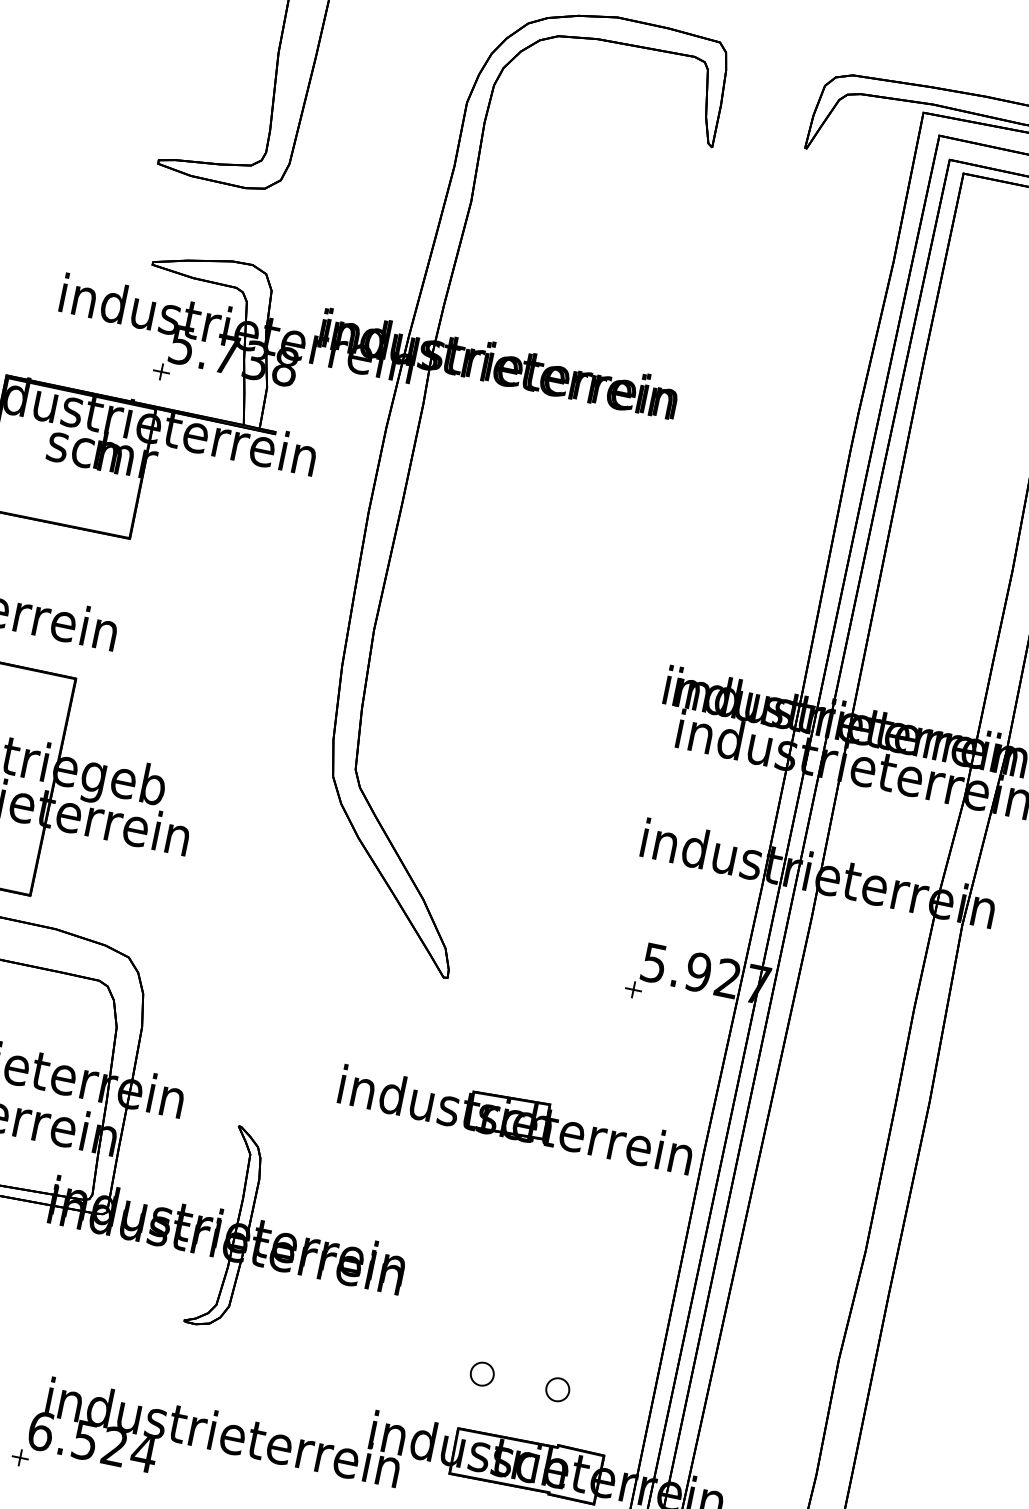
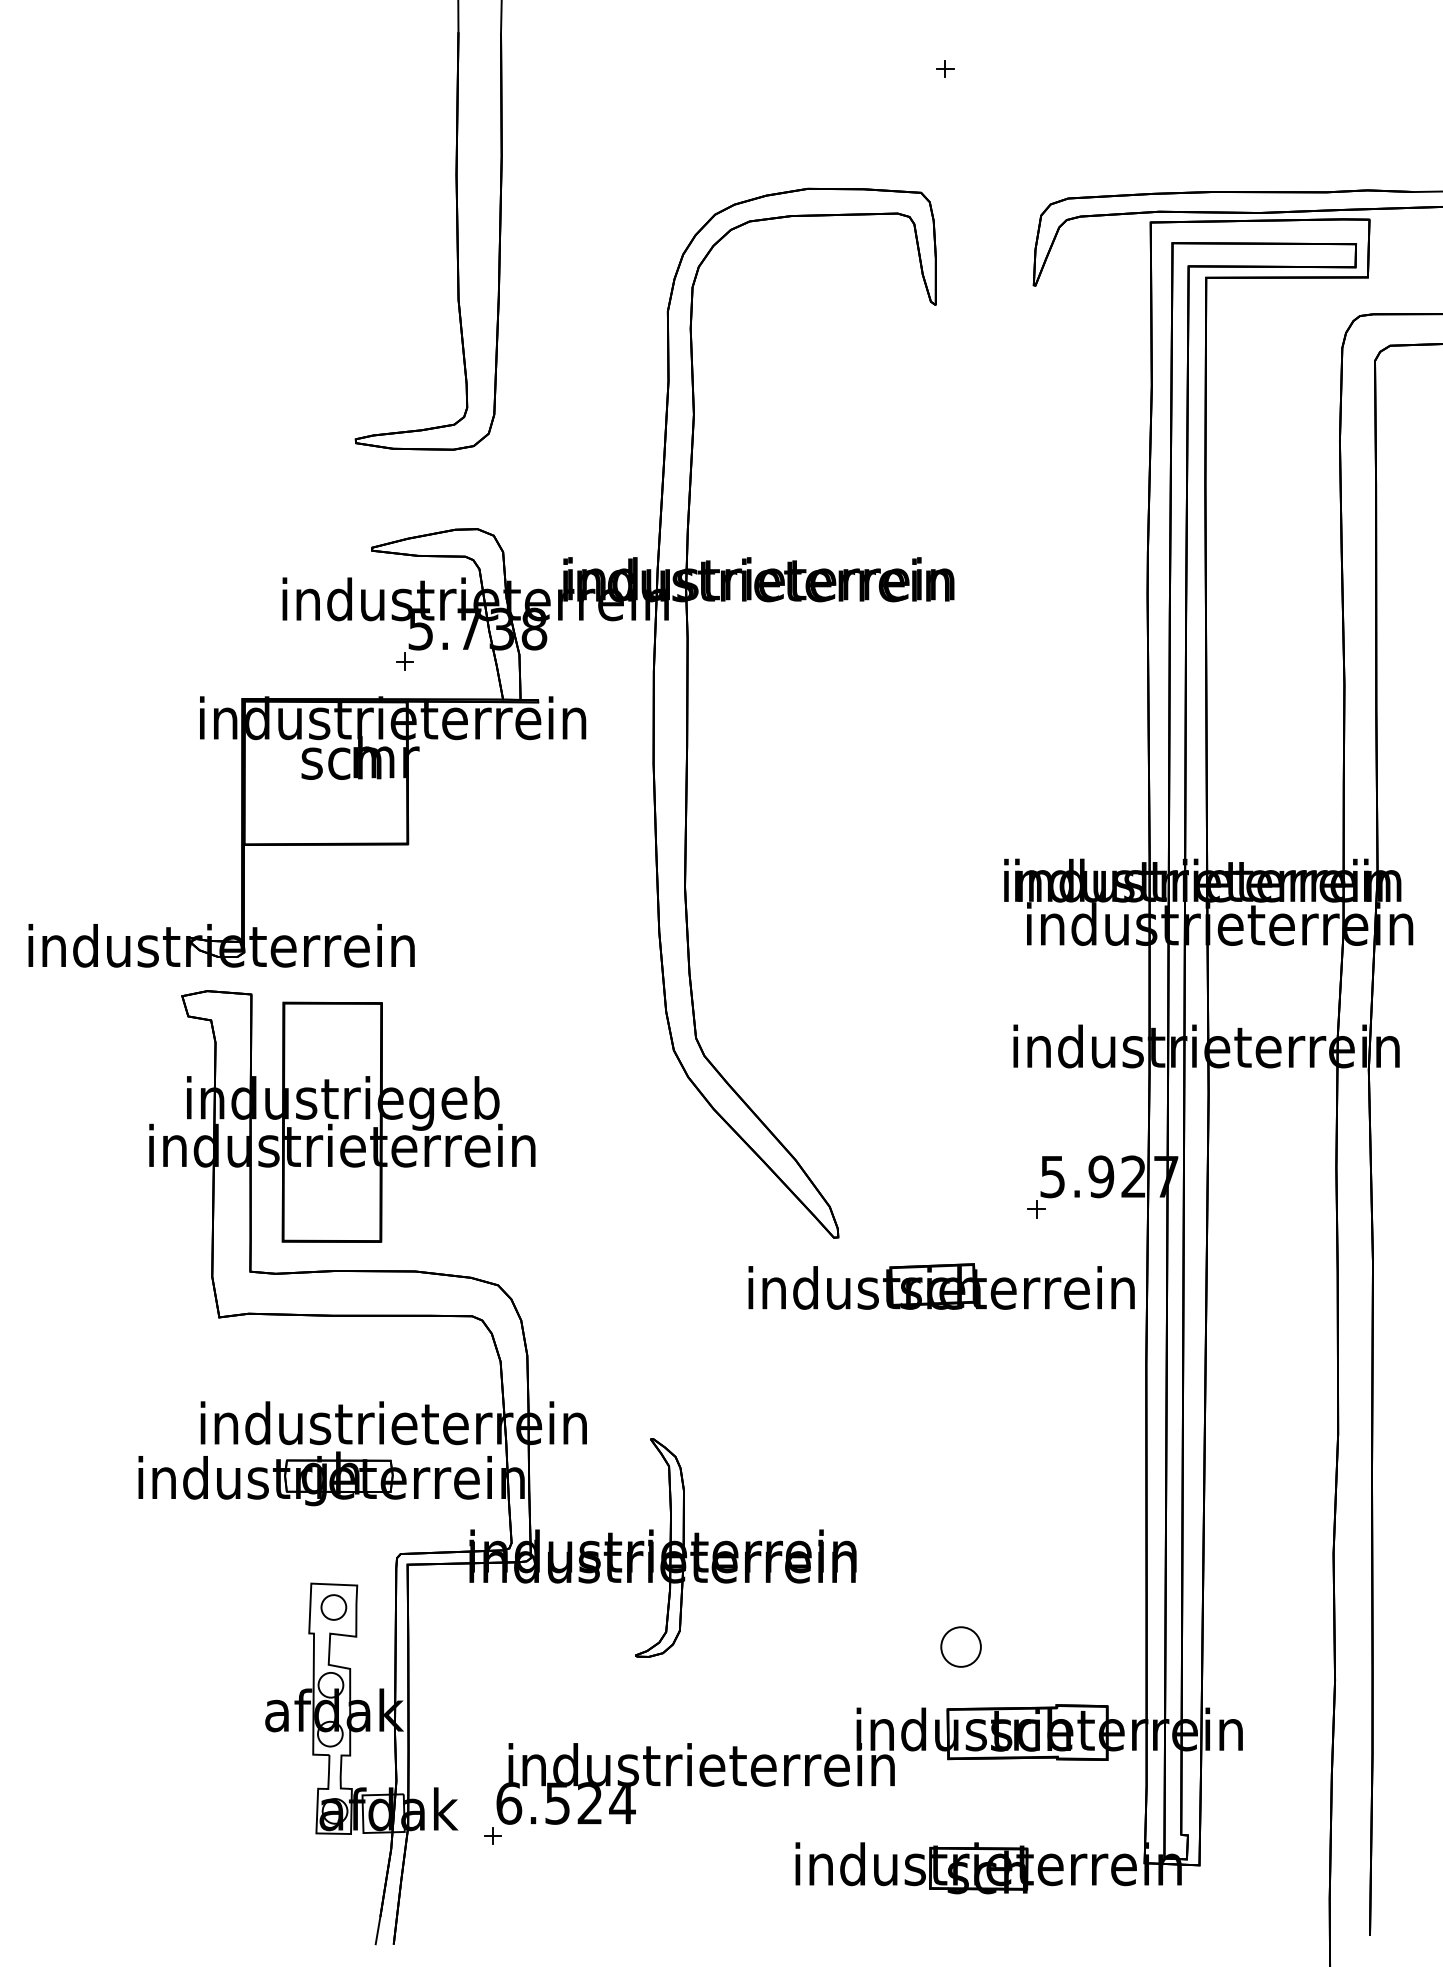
part: (516, 1118) -> (941, 1286), moved
part: (482, 1373) -> (961, 1646), size x1.6
part: (557, 1389) -> (1043, 1646), removed

